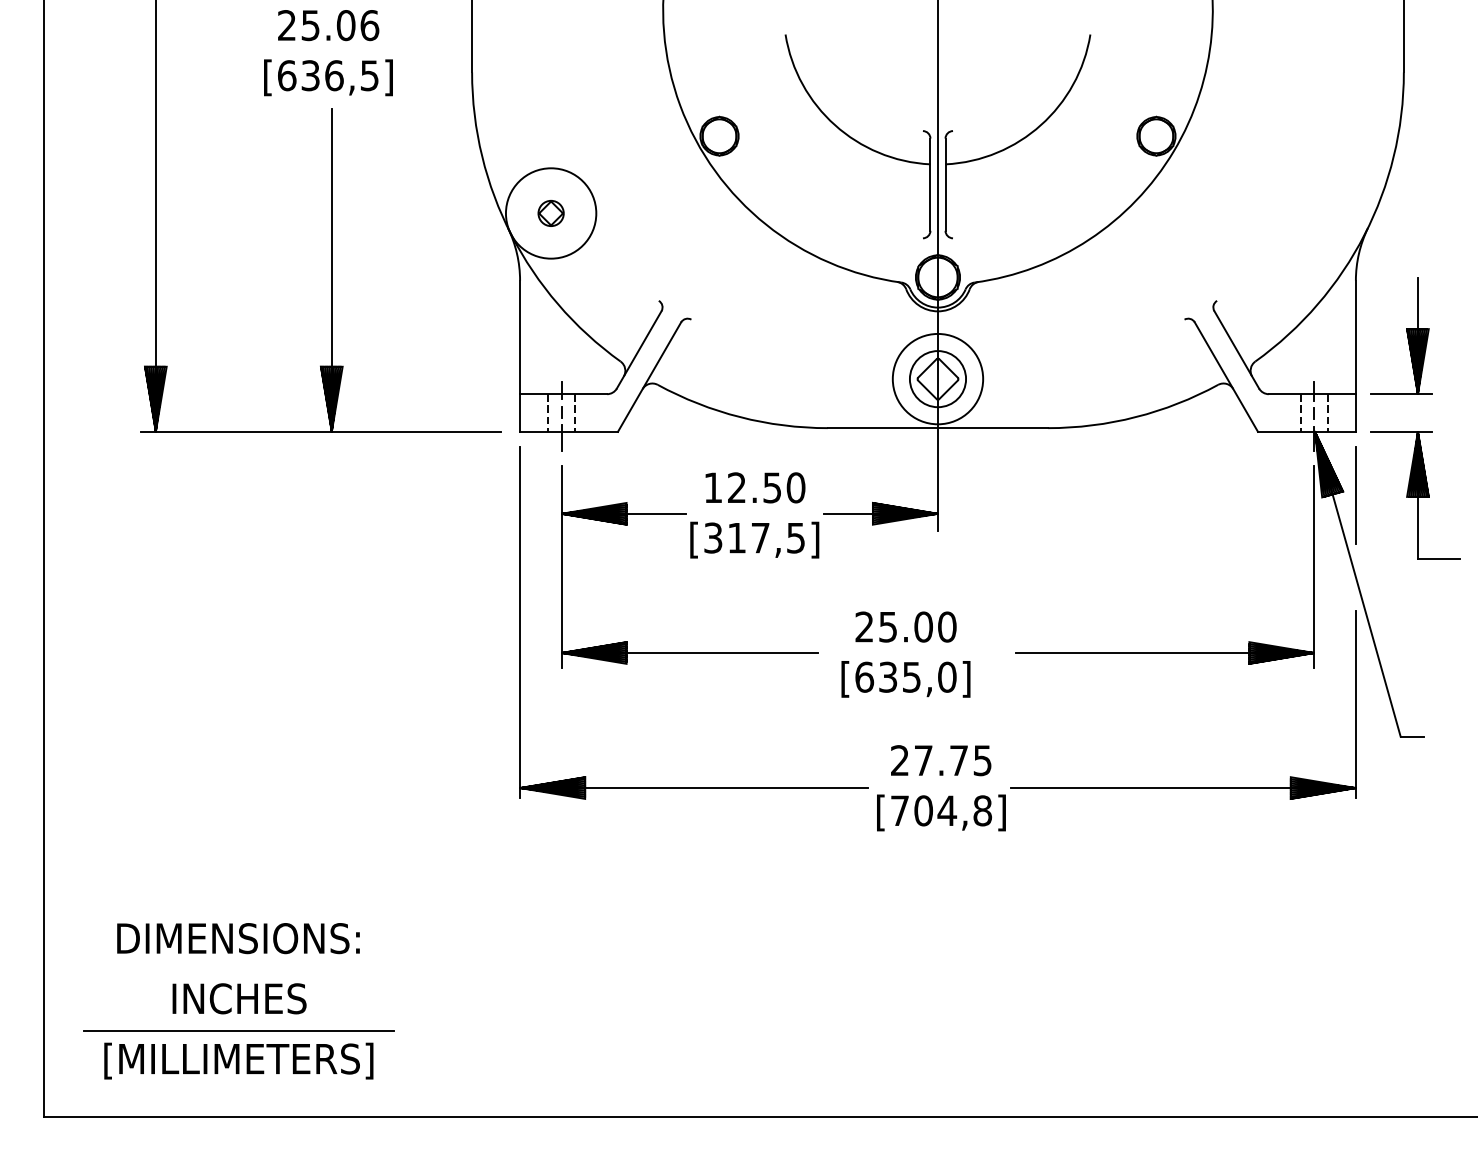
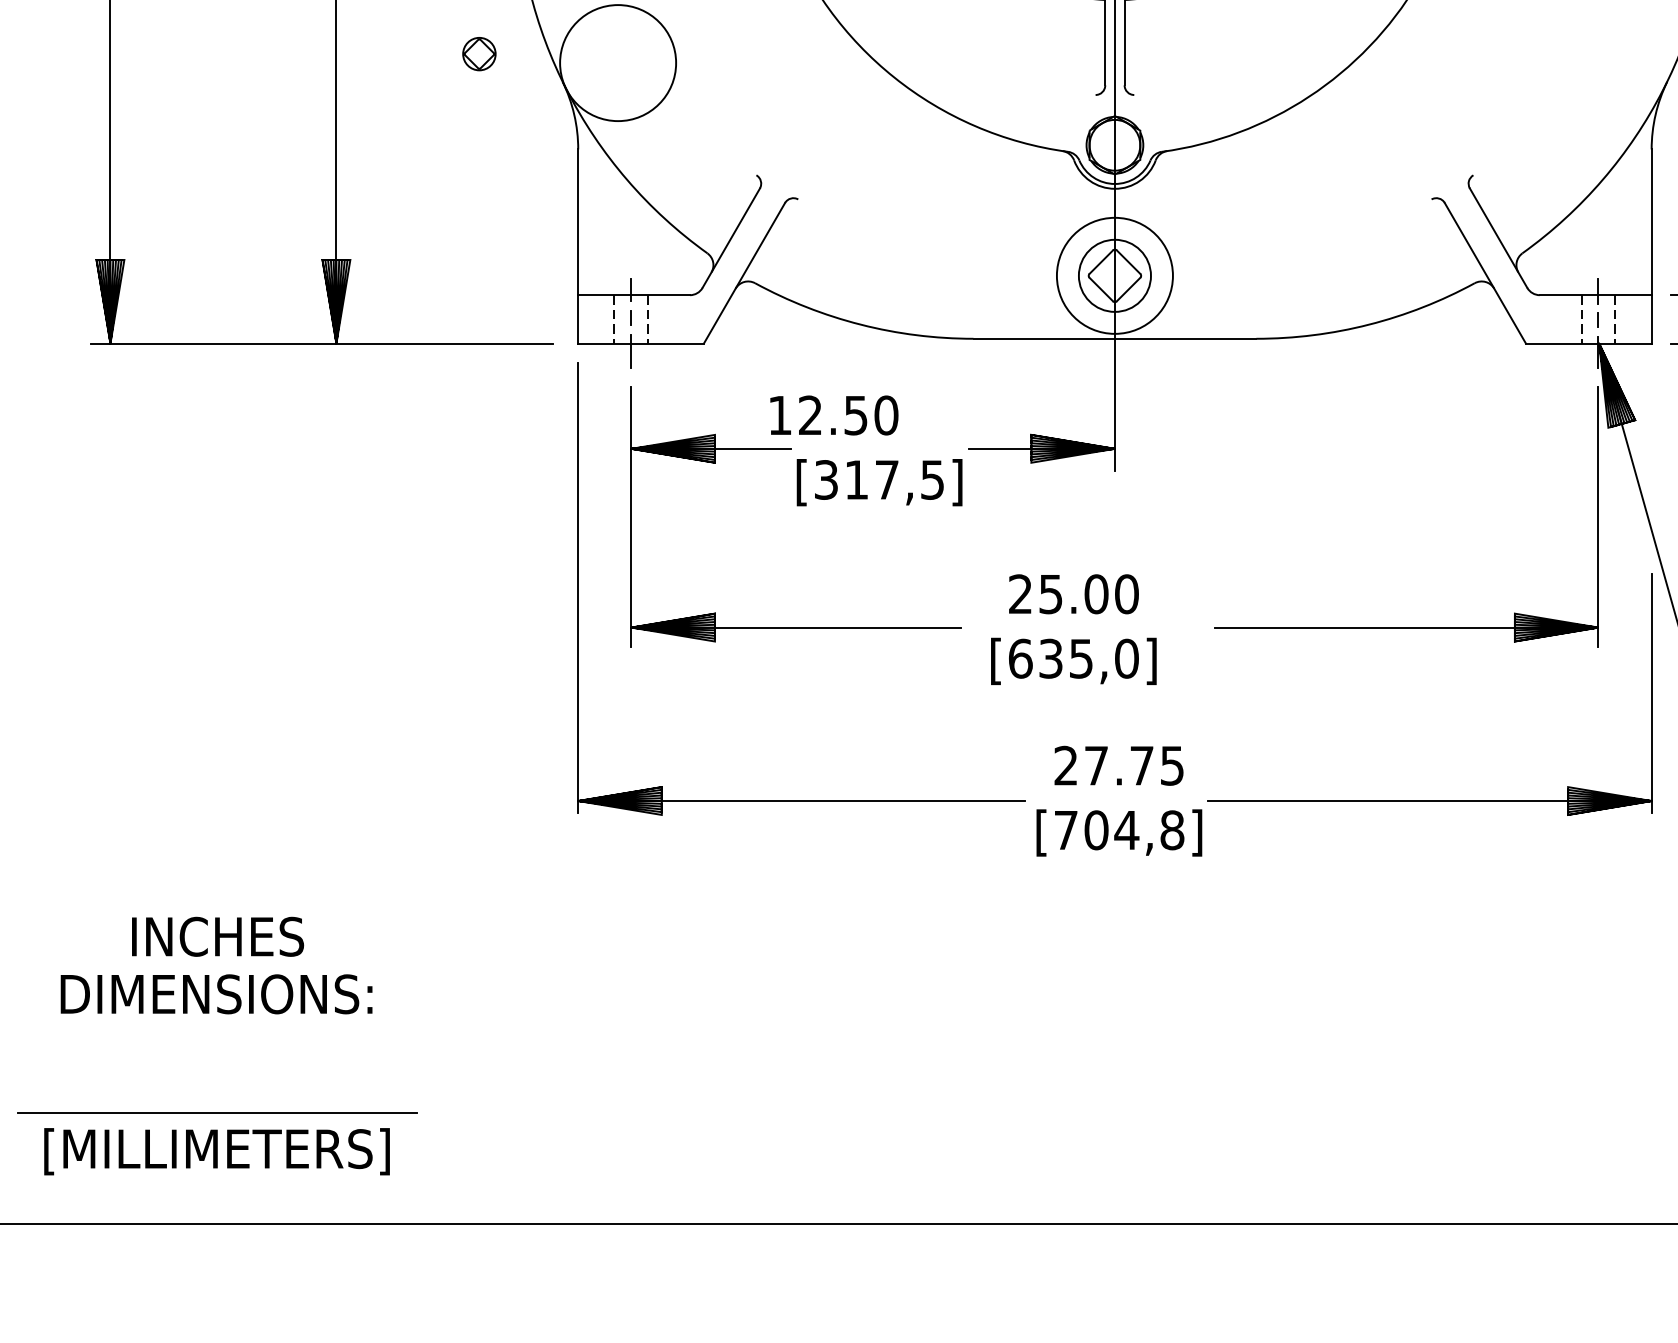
part: (550, 213) -> (478, 54), moved
text: (755, 487) -> (834, 415), moved
line: (1355, 495) -> (1651, 425), removed
text: (239, 998) -> (217, 936), moved

